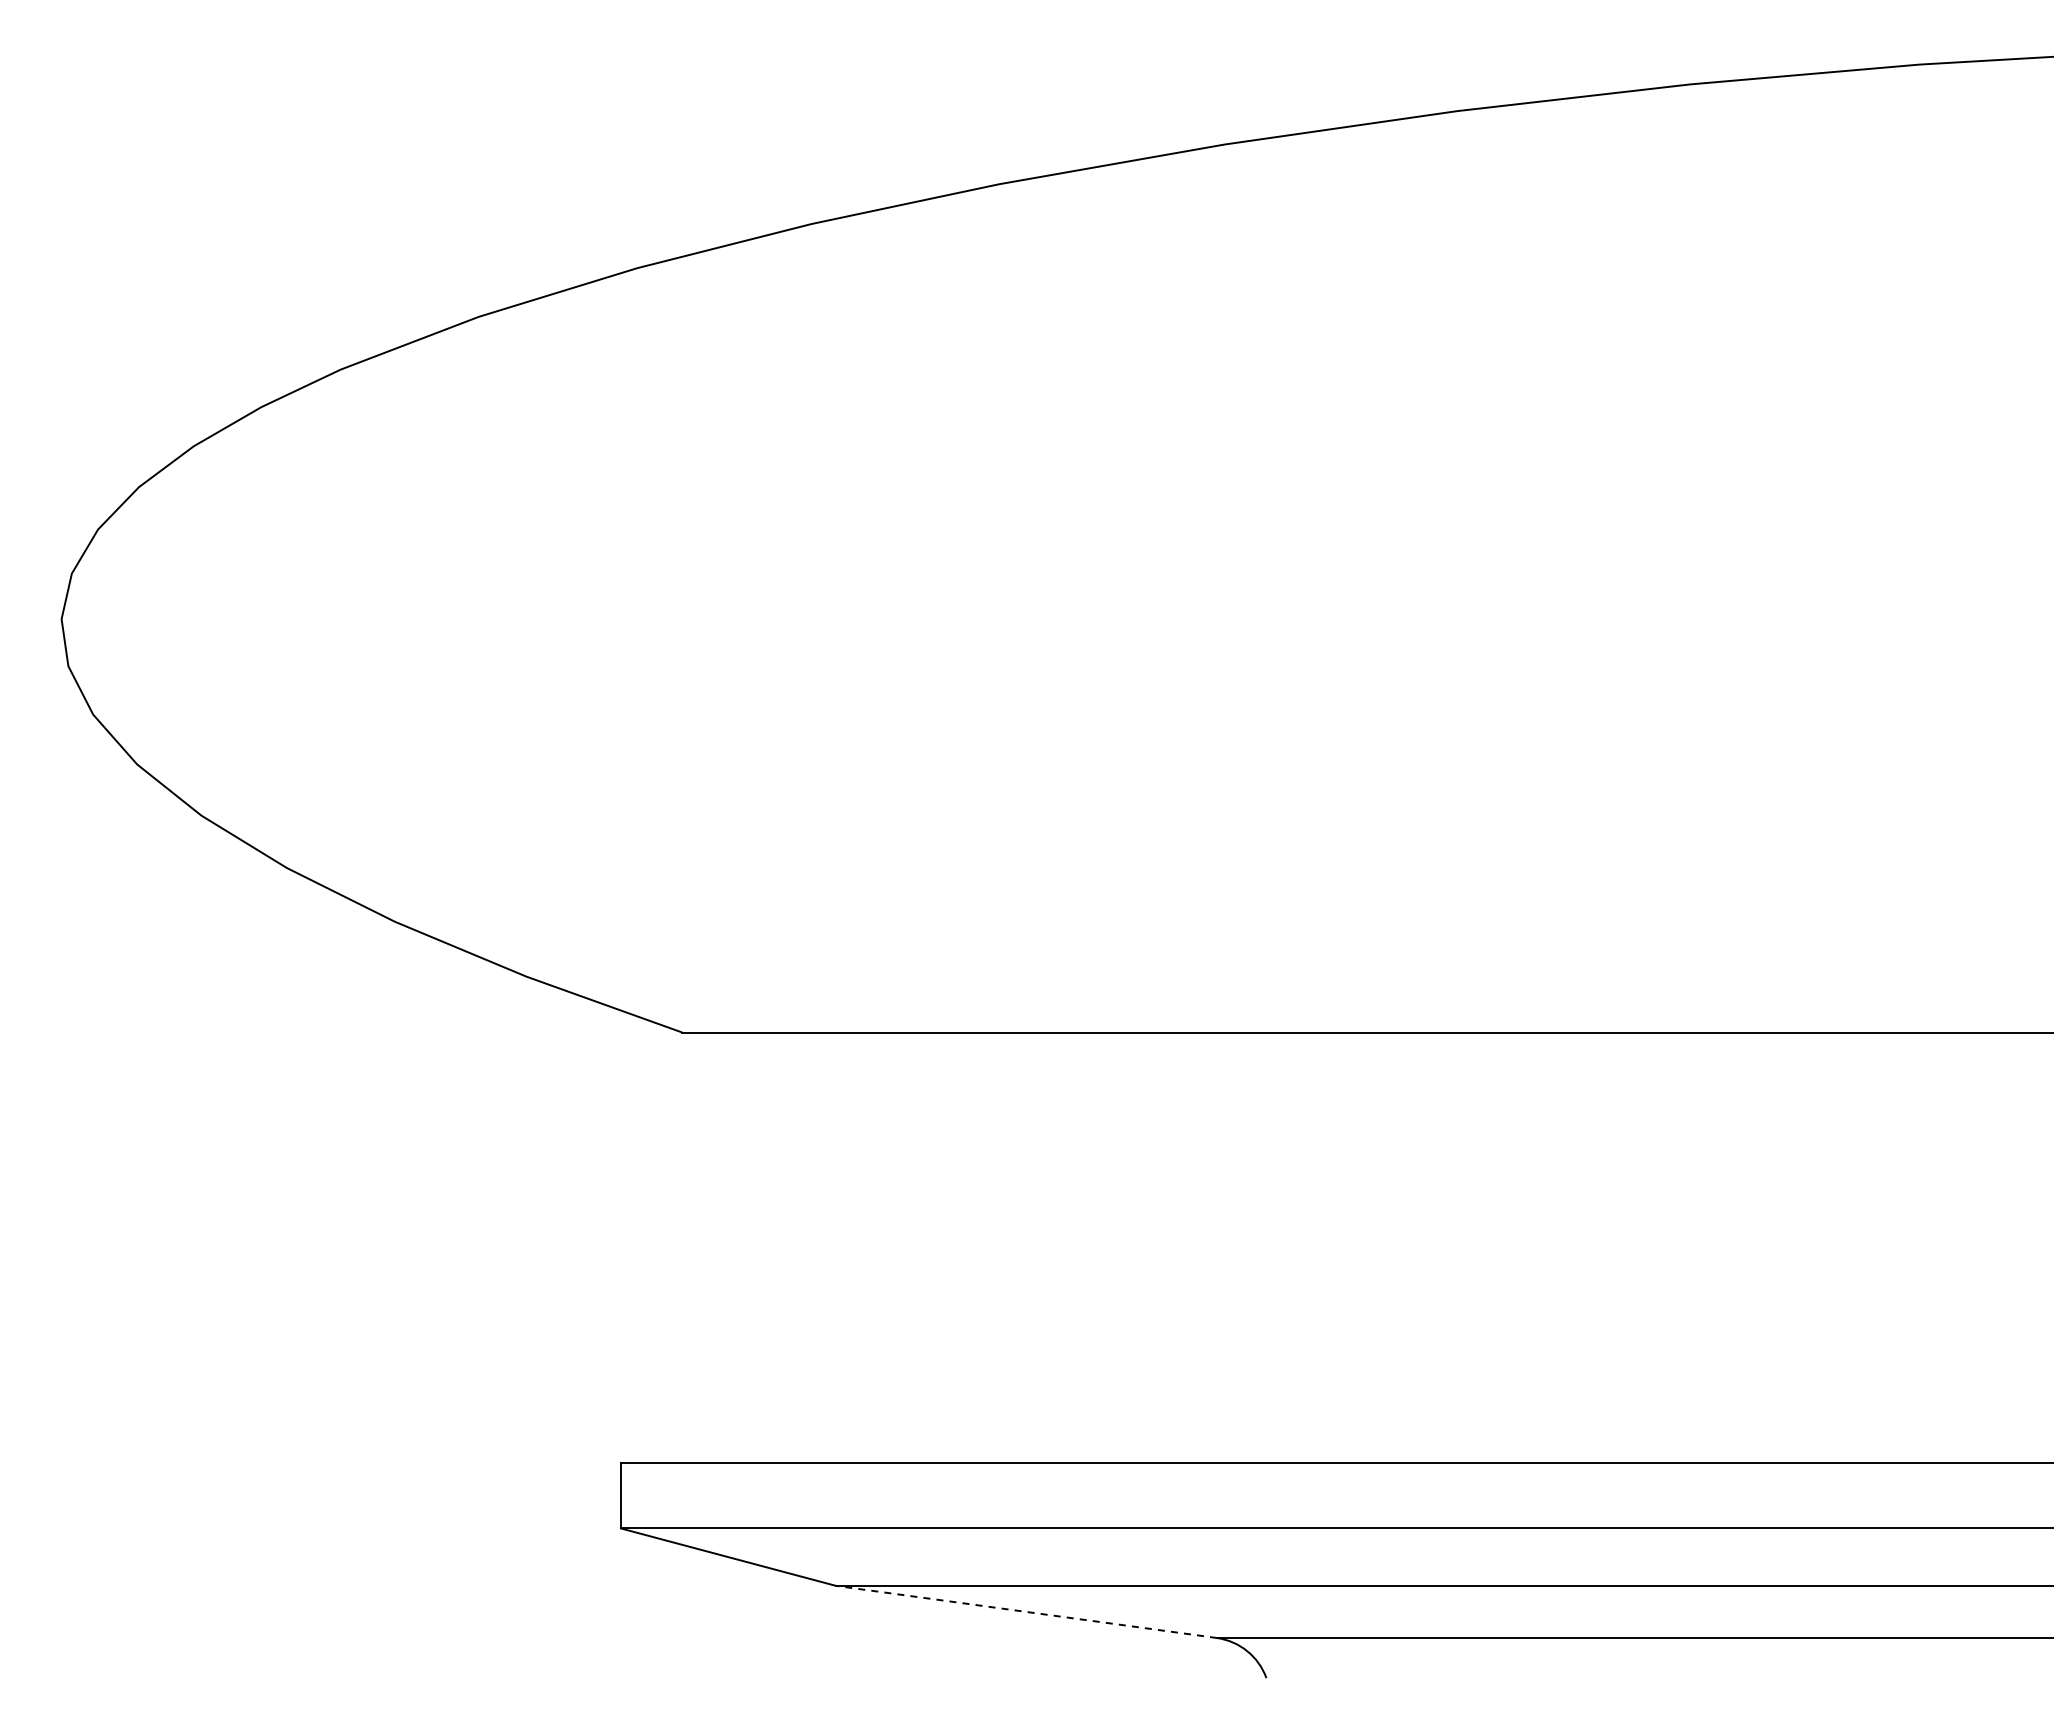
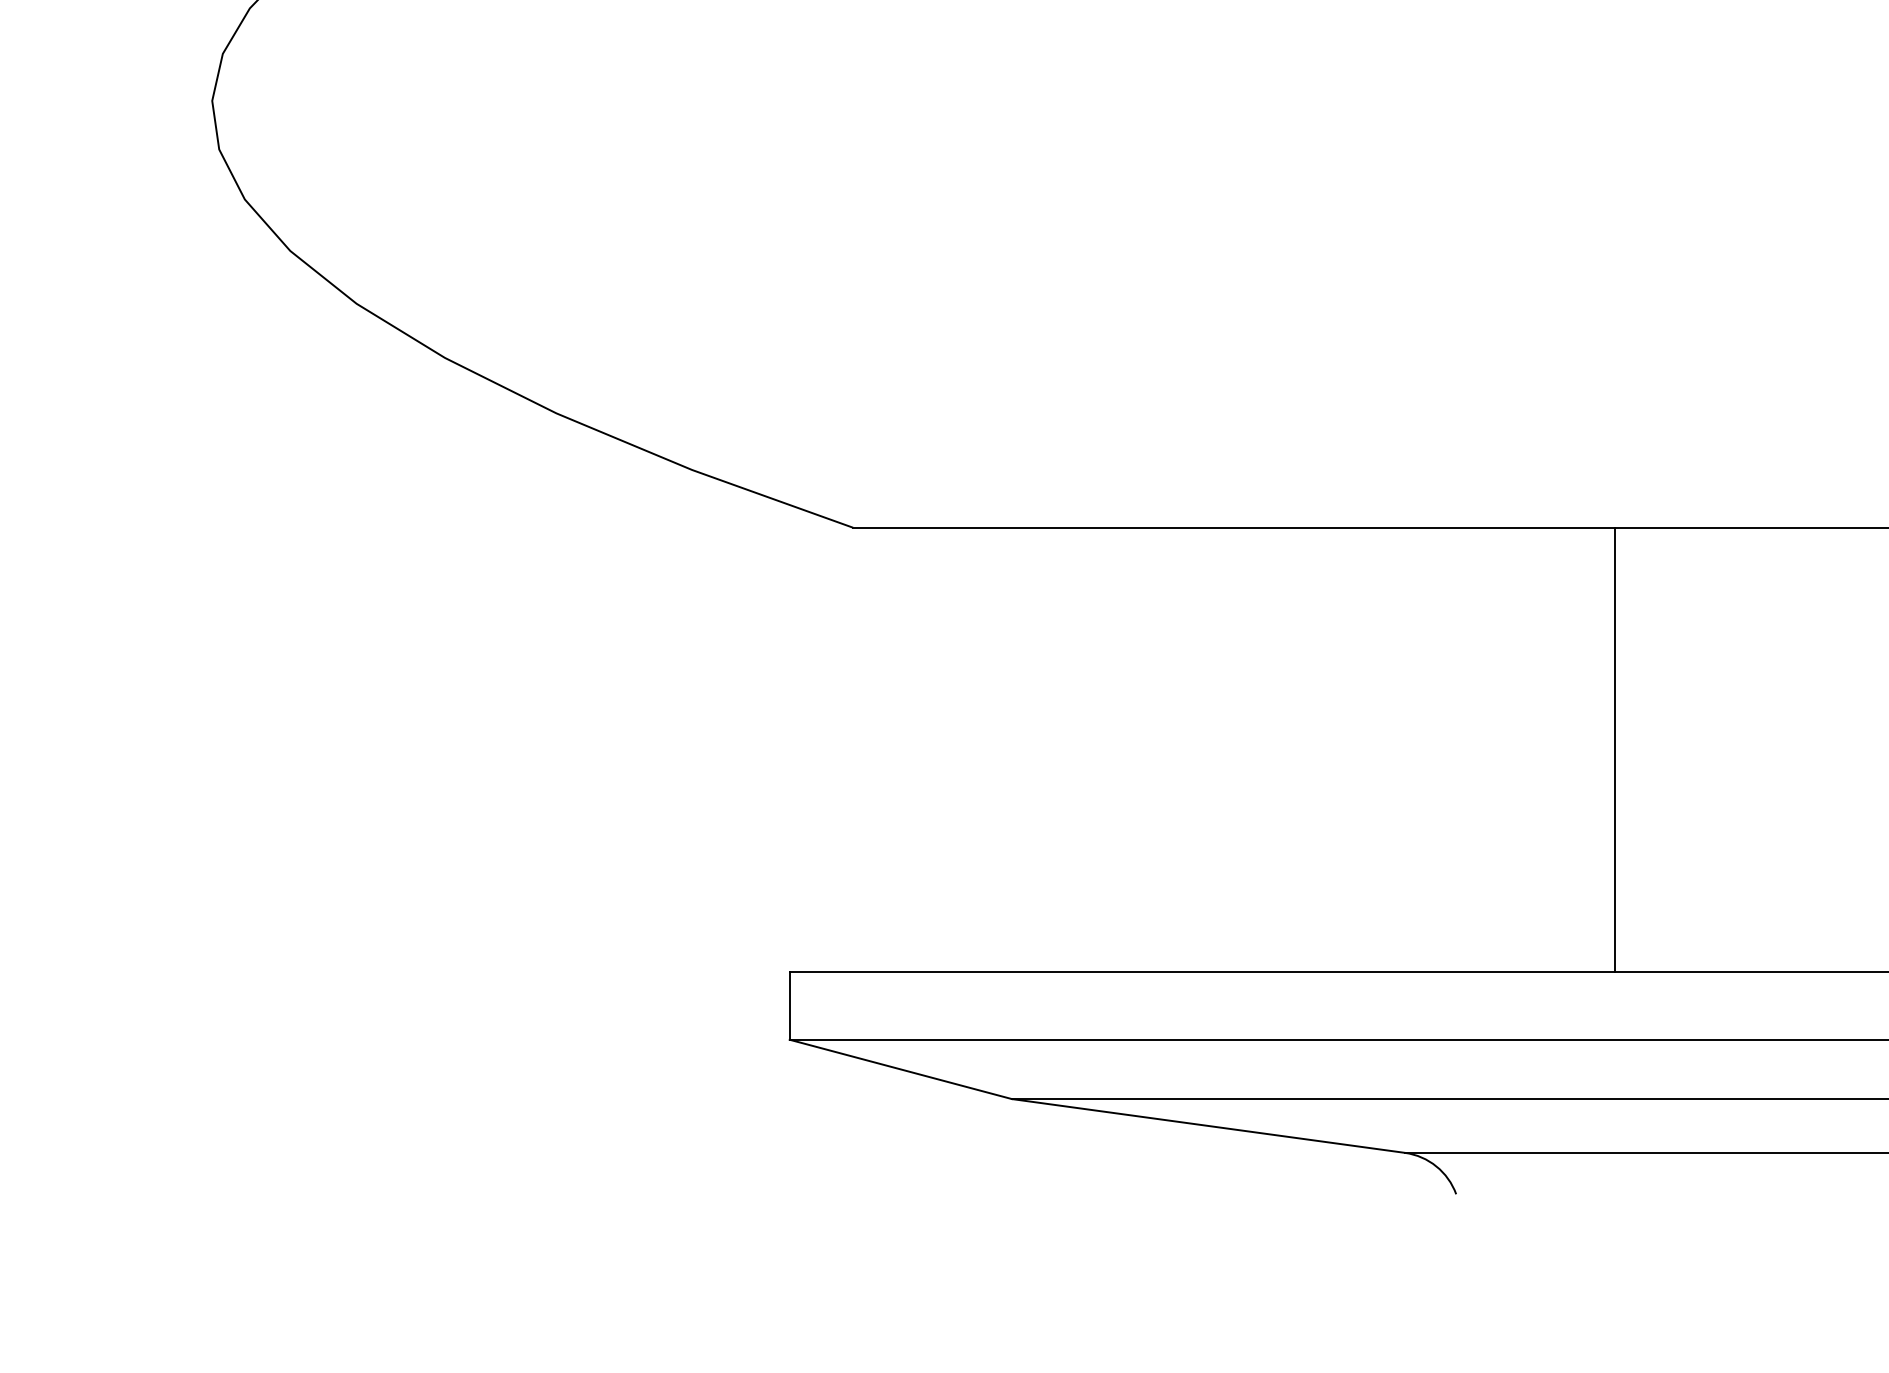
line: (1420, 1247) -> (1615, 749), added
line: (1026, 1611) -> (1208, 1125), dashed -> solid

